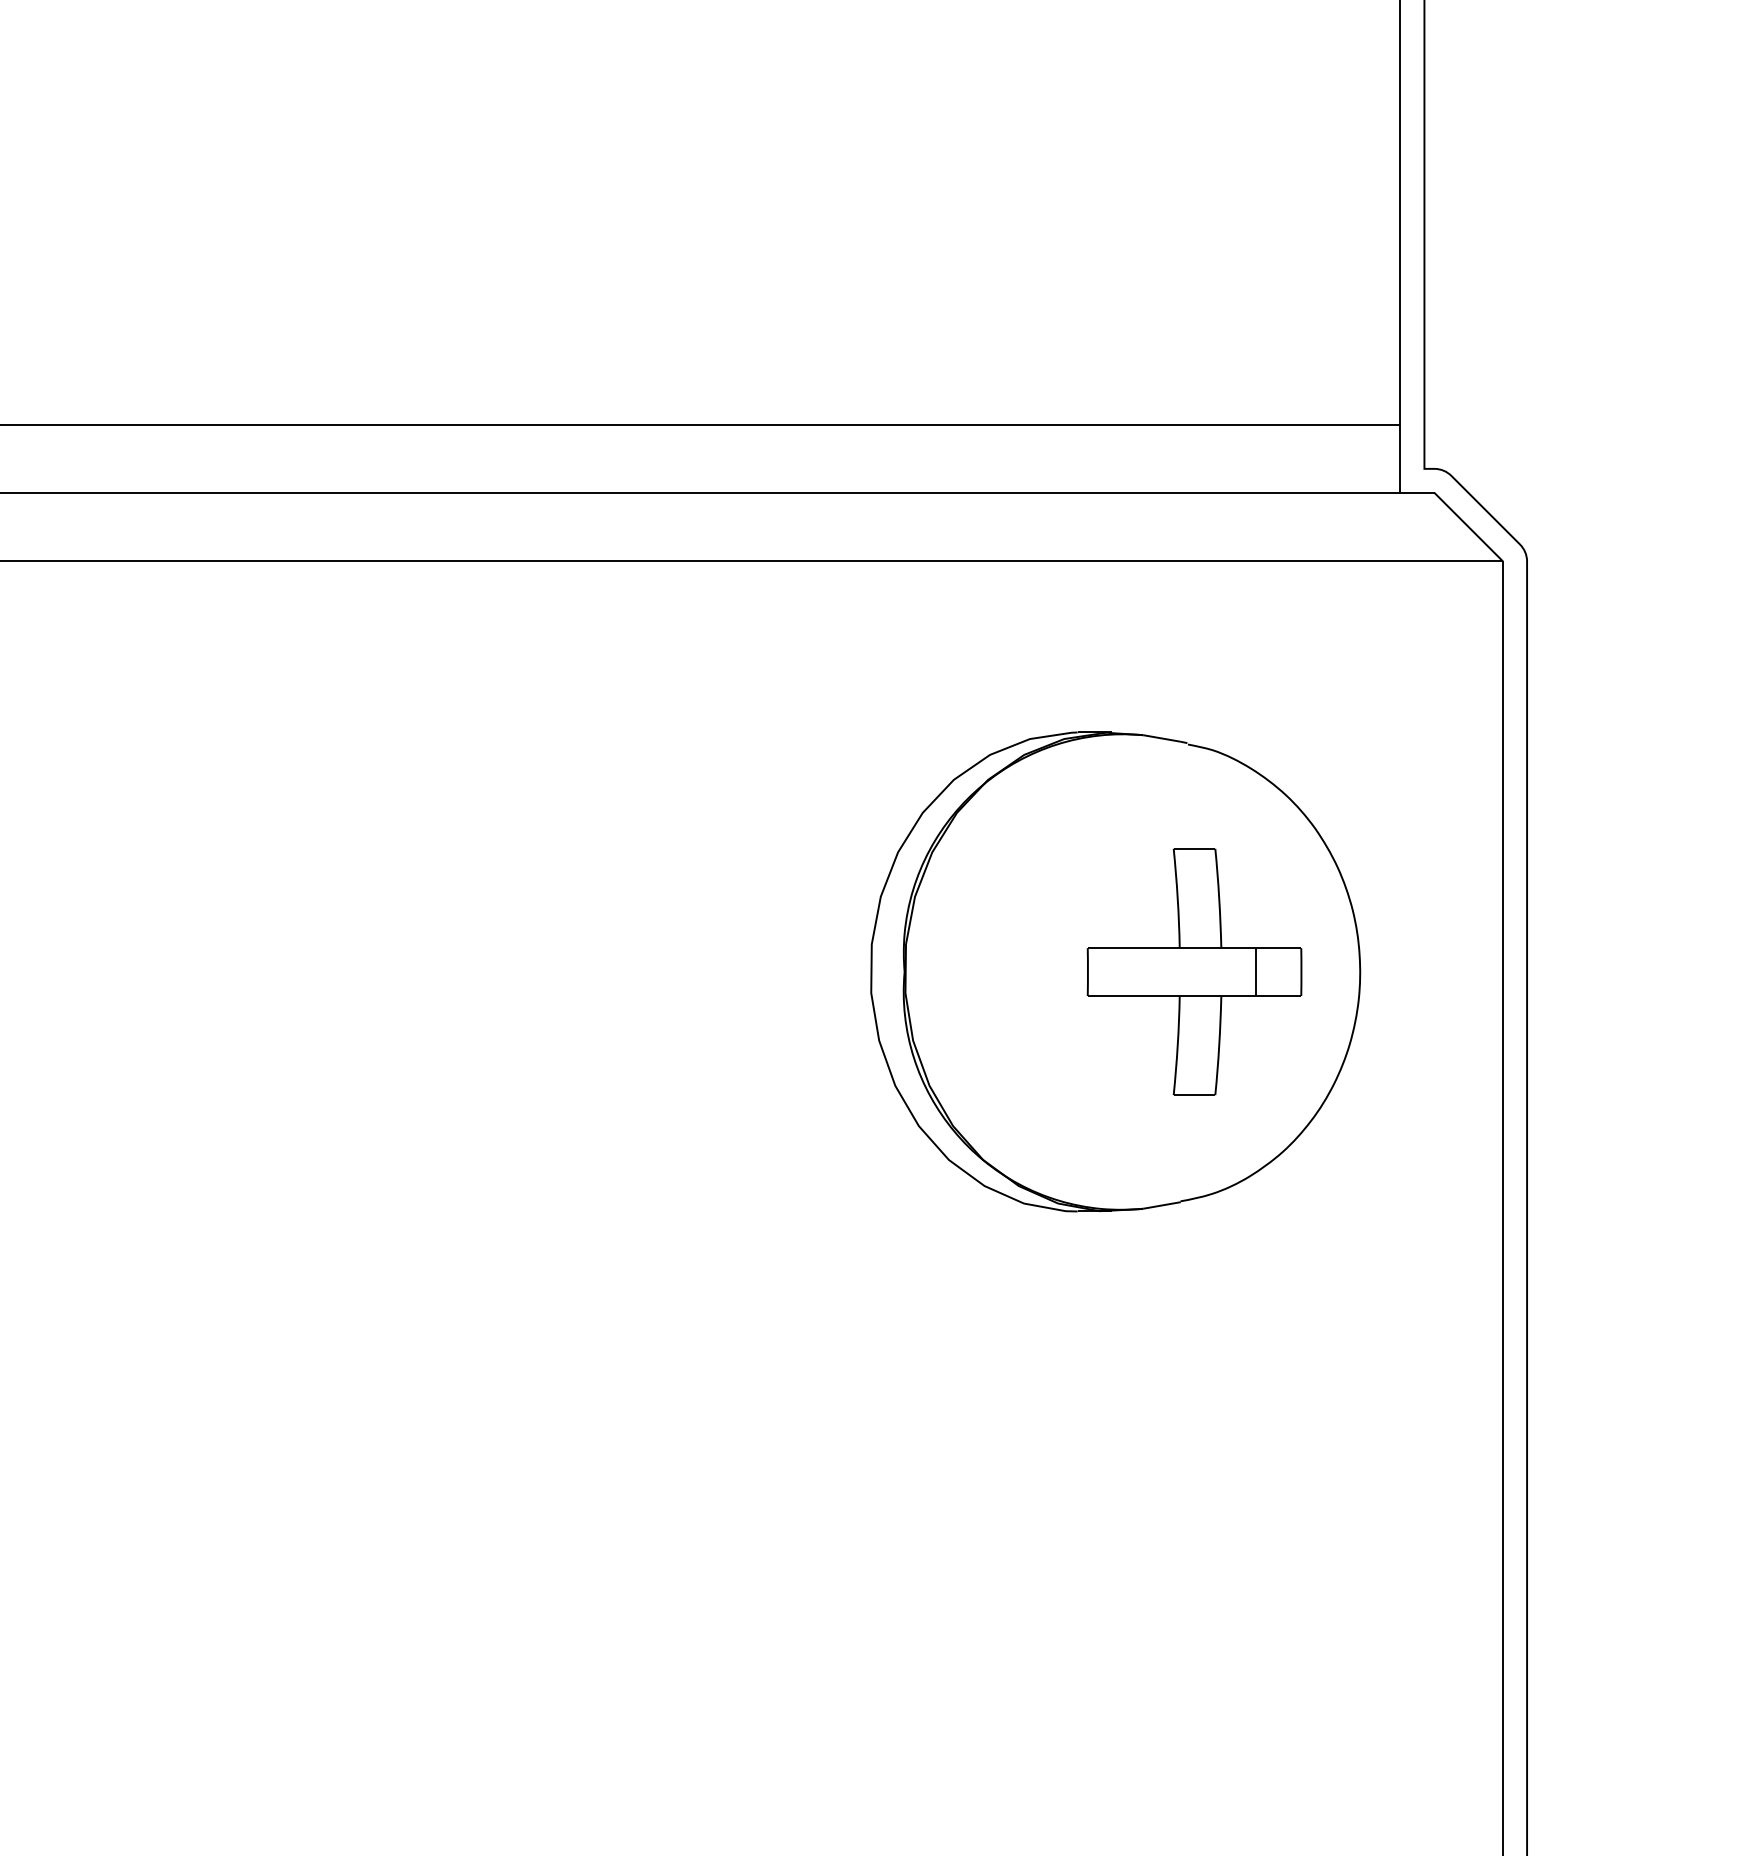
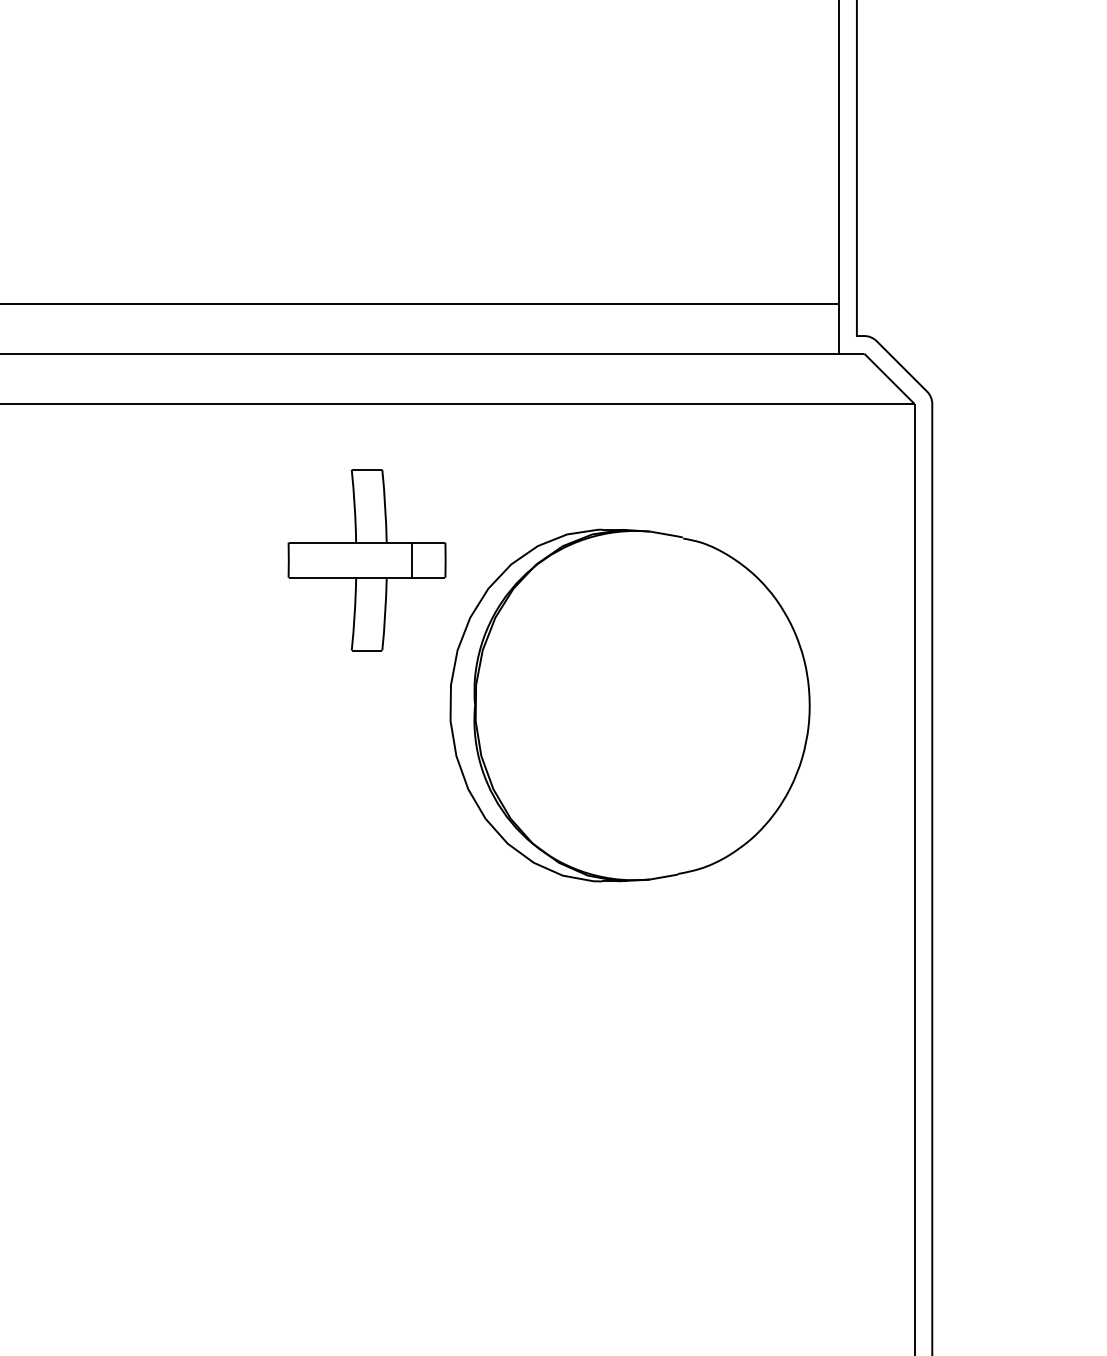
part: (1194, 971) -> (367, 559), moved

